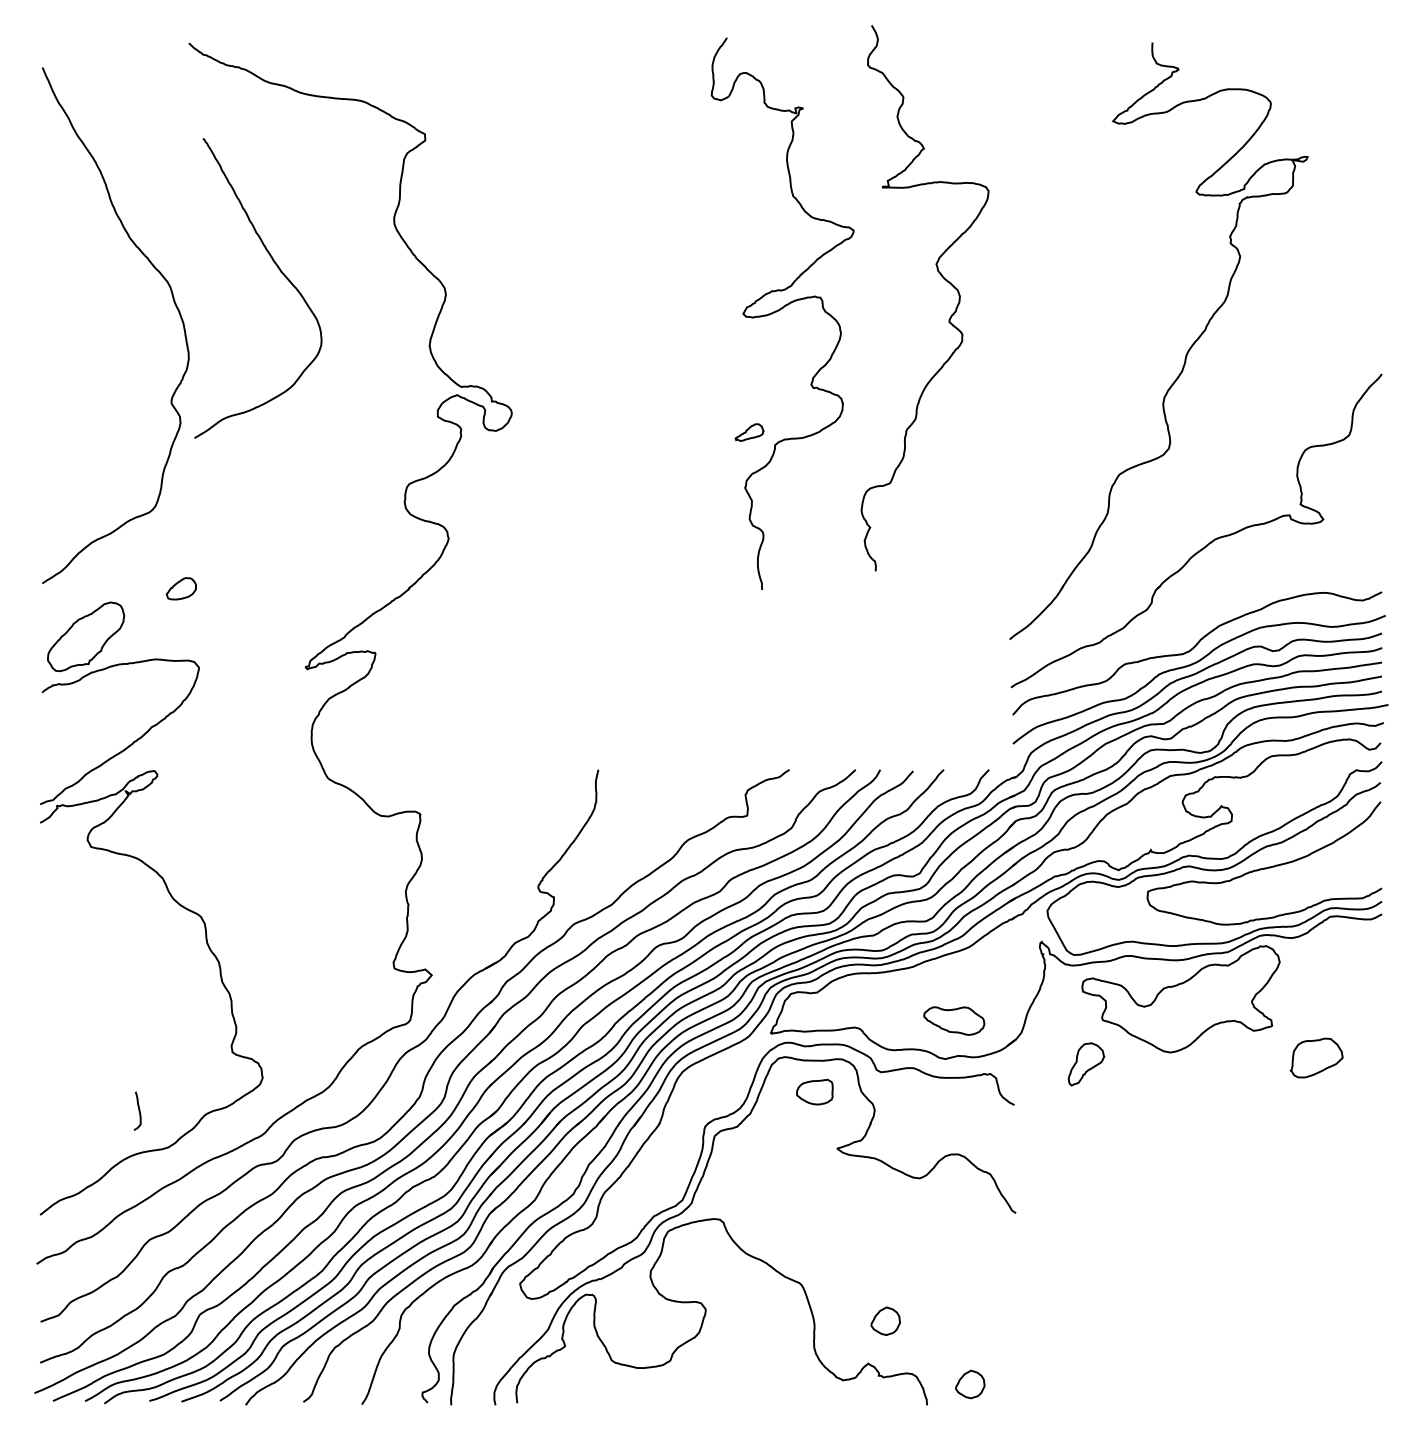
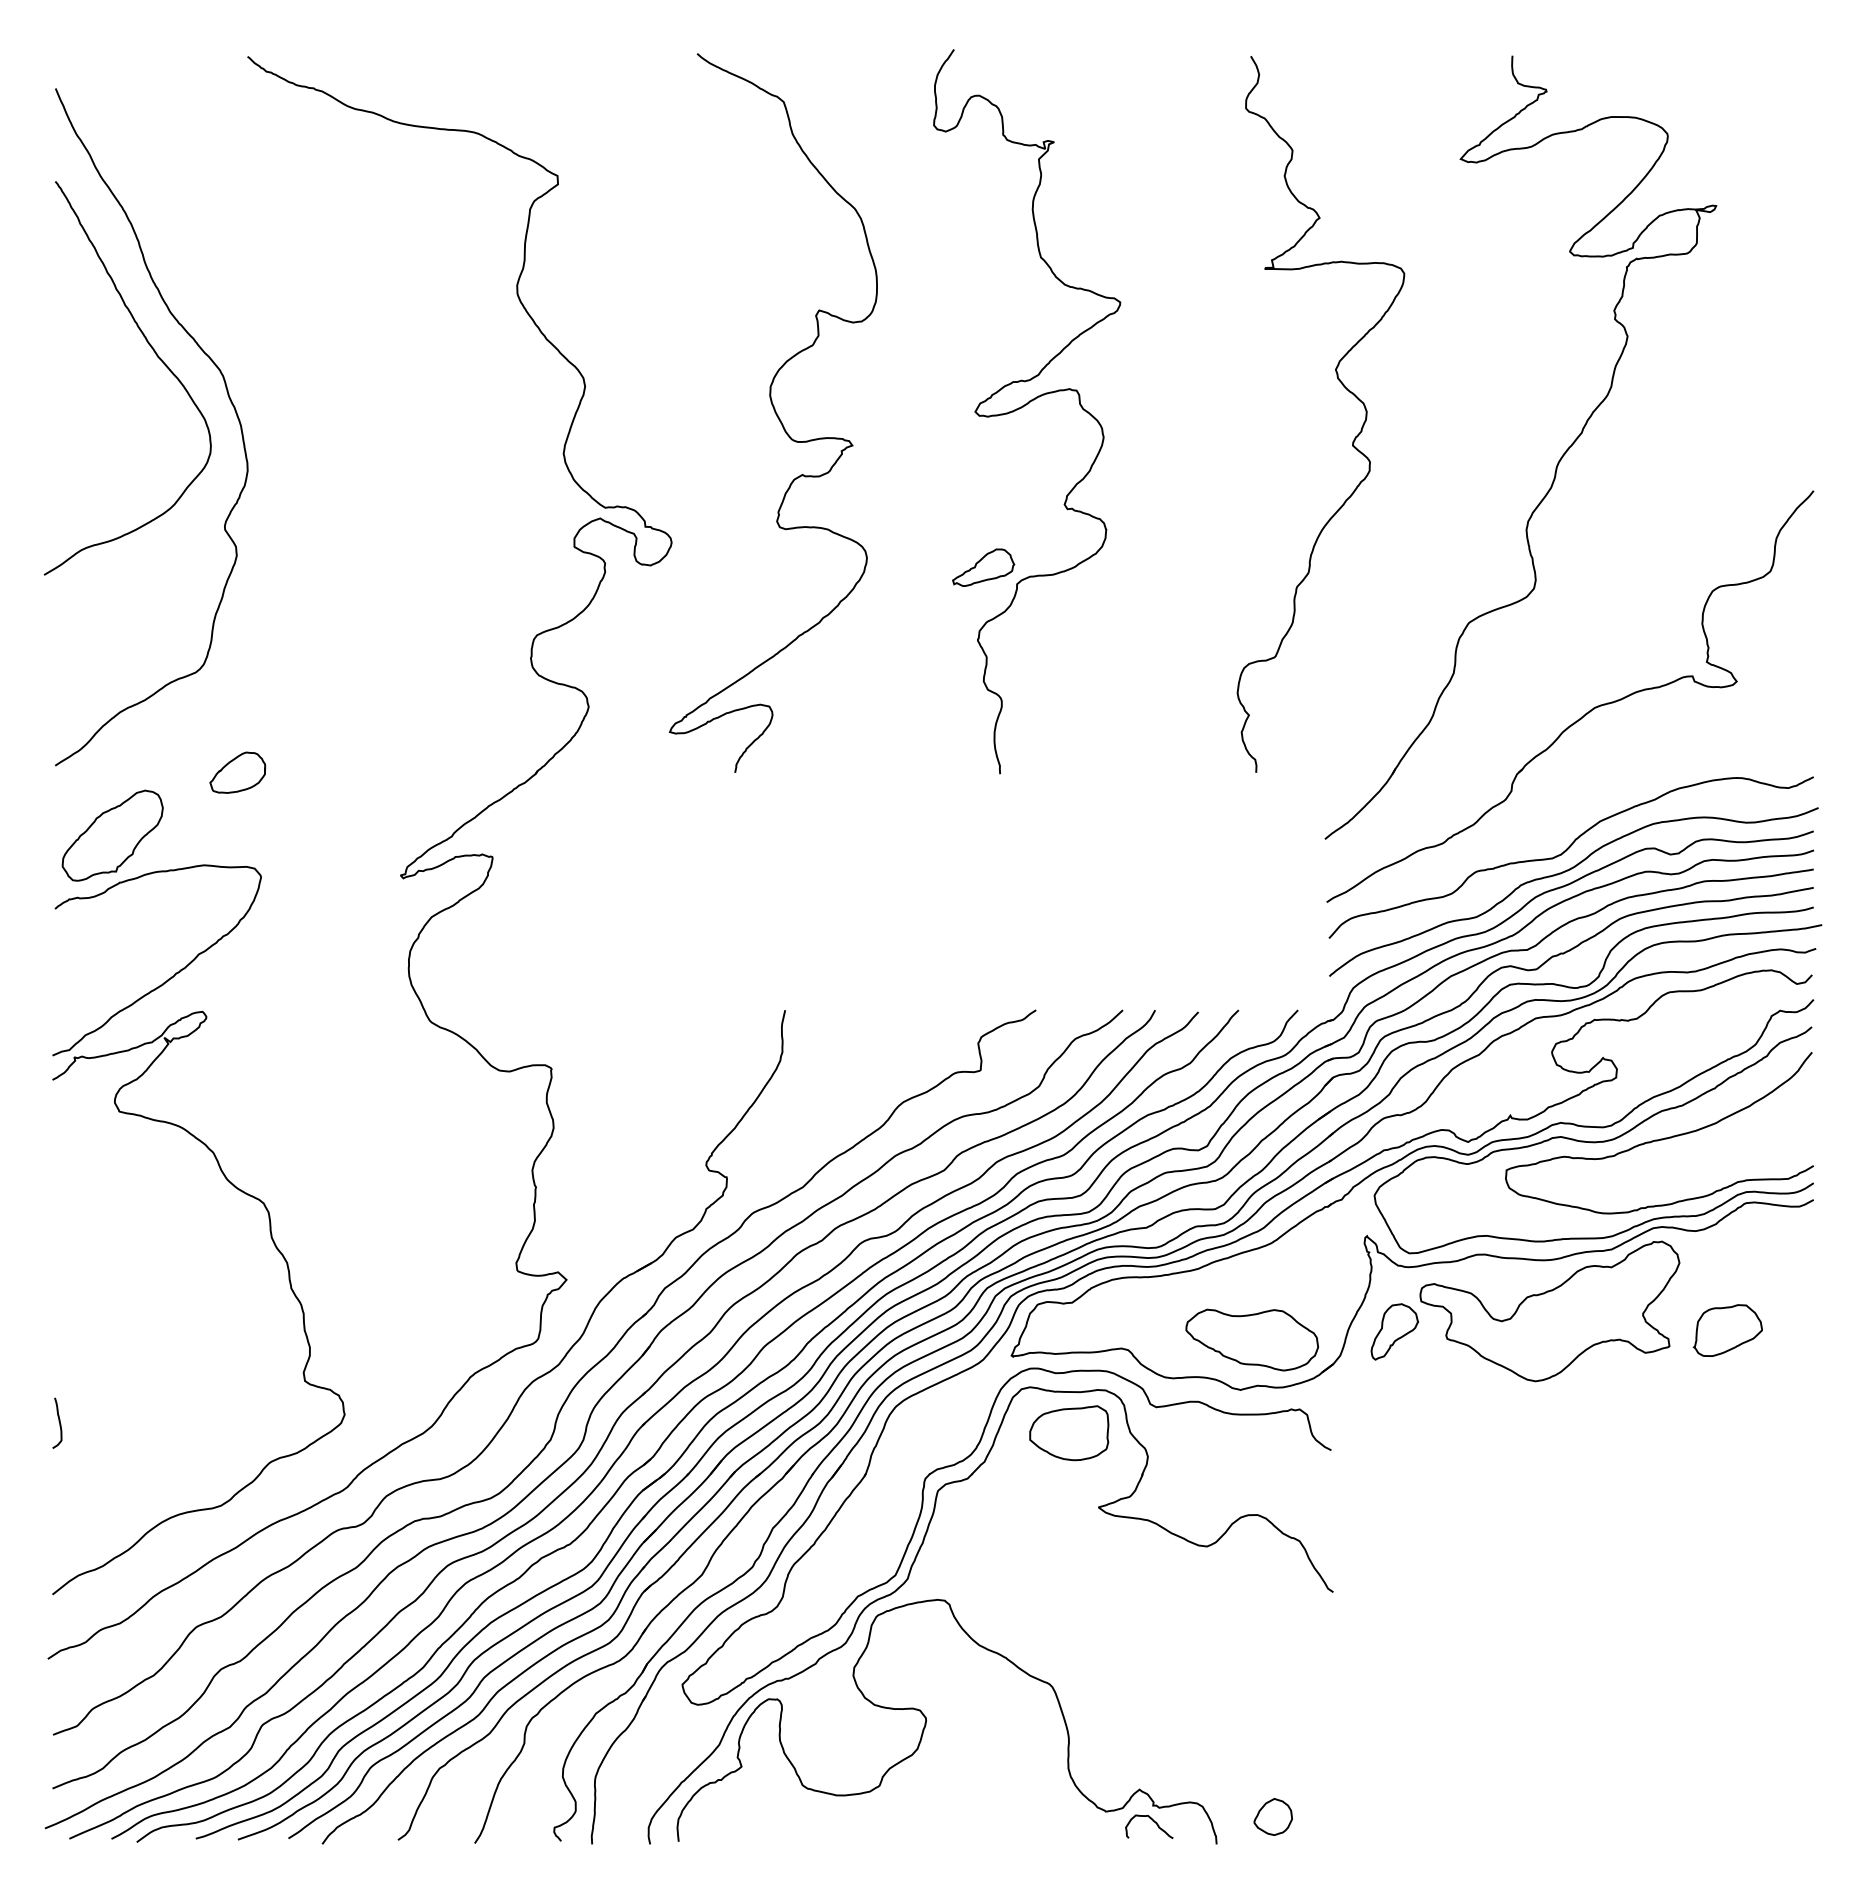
curve: (280, 271) -> (156, 356), moved
curve: (943, 278) -> (1345, 388), moved
curve: (590, 314) -> (774, 412), added
part: (749, 432) -> (983, 567), size x1.67
part: (181, 588) -> (237, 772), size x1.43
part: (954, 1020) -> (1252, 1339), size x1.67
part: (1316, 1057) -> (1727, 1330), moved
part: (1086, 1064) -> (1394, 1331), moved
part: (814, 1092) -> (1069, 1433), size x1.67
curve: (138, 1109) -> (58, 1421), moved
part: (885, 1320) -> (1161, 1733), removed
curve: (878, 1388) -> (1153, 1822), added

